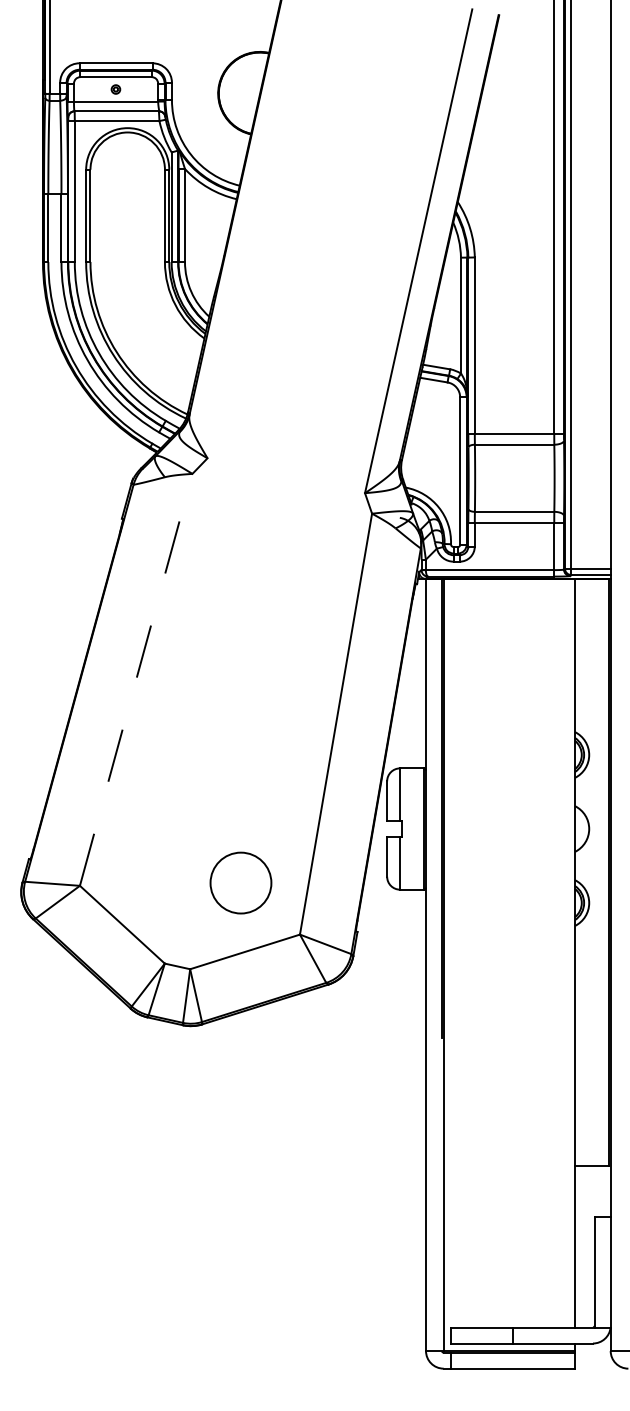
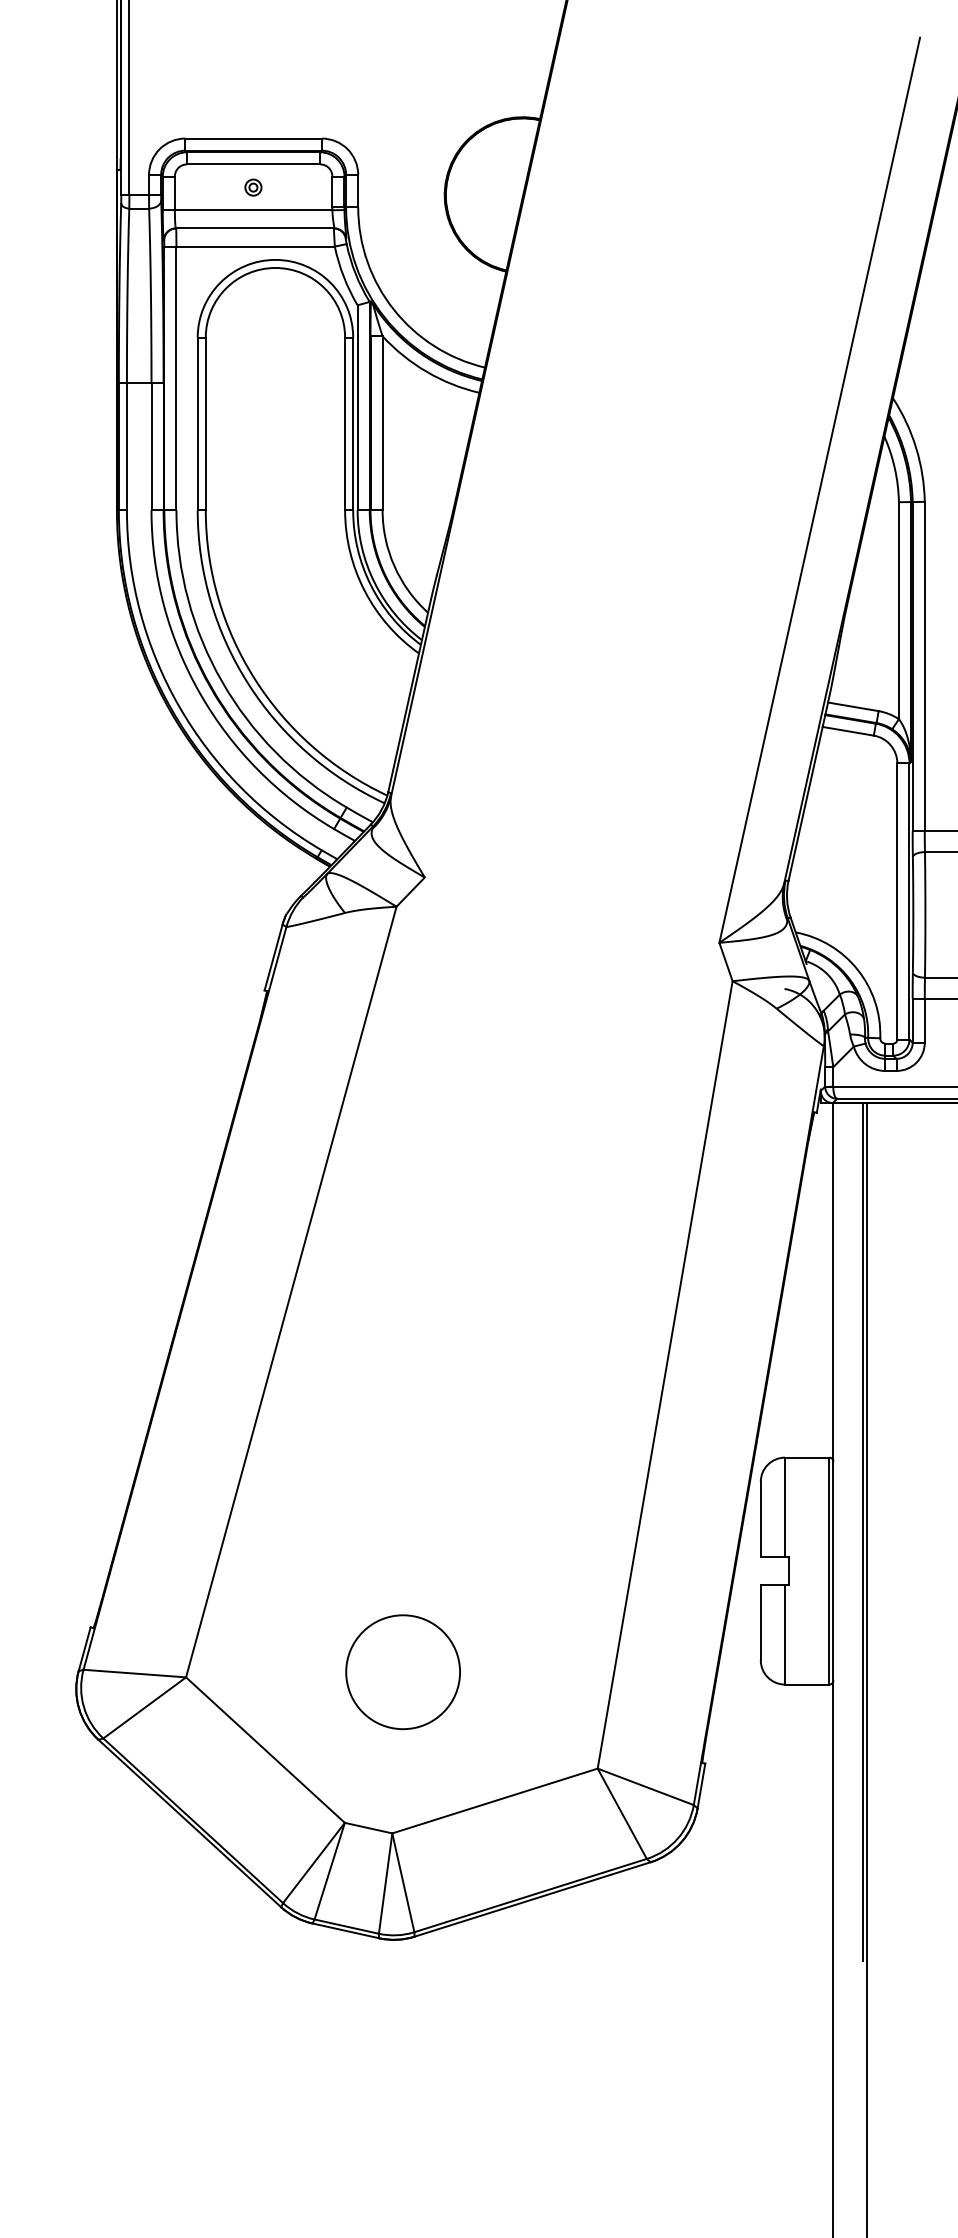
line: (136, 679) -> (291, 1291), dashed -> solid
circle: (240, 882) -> (402, 1671), moved

